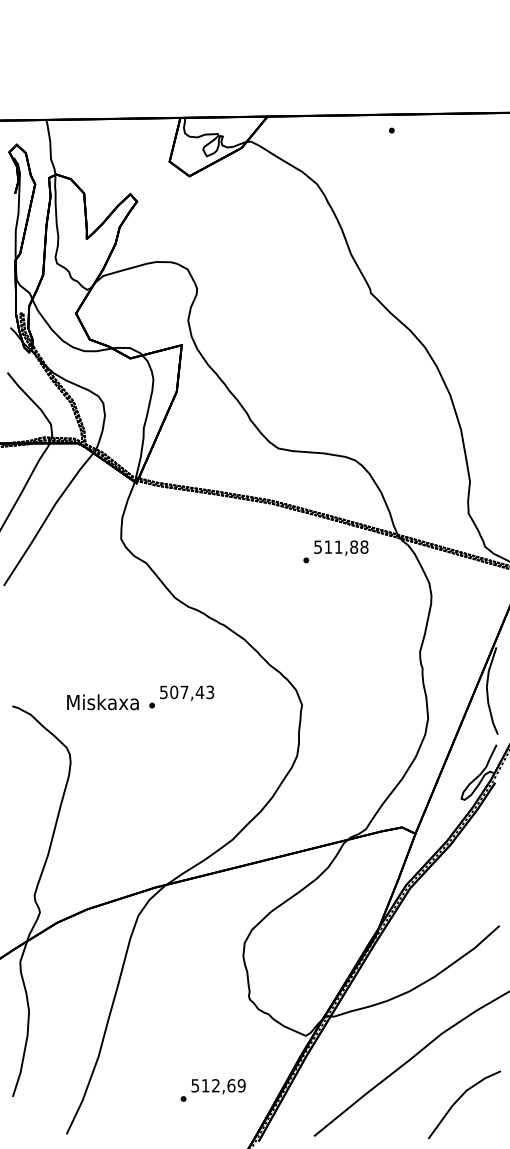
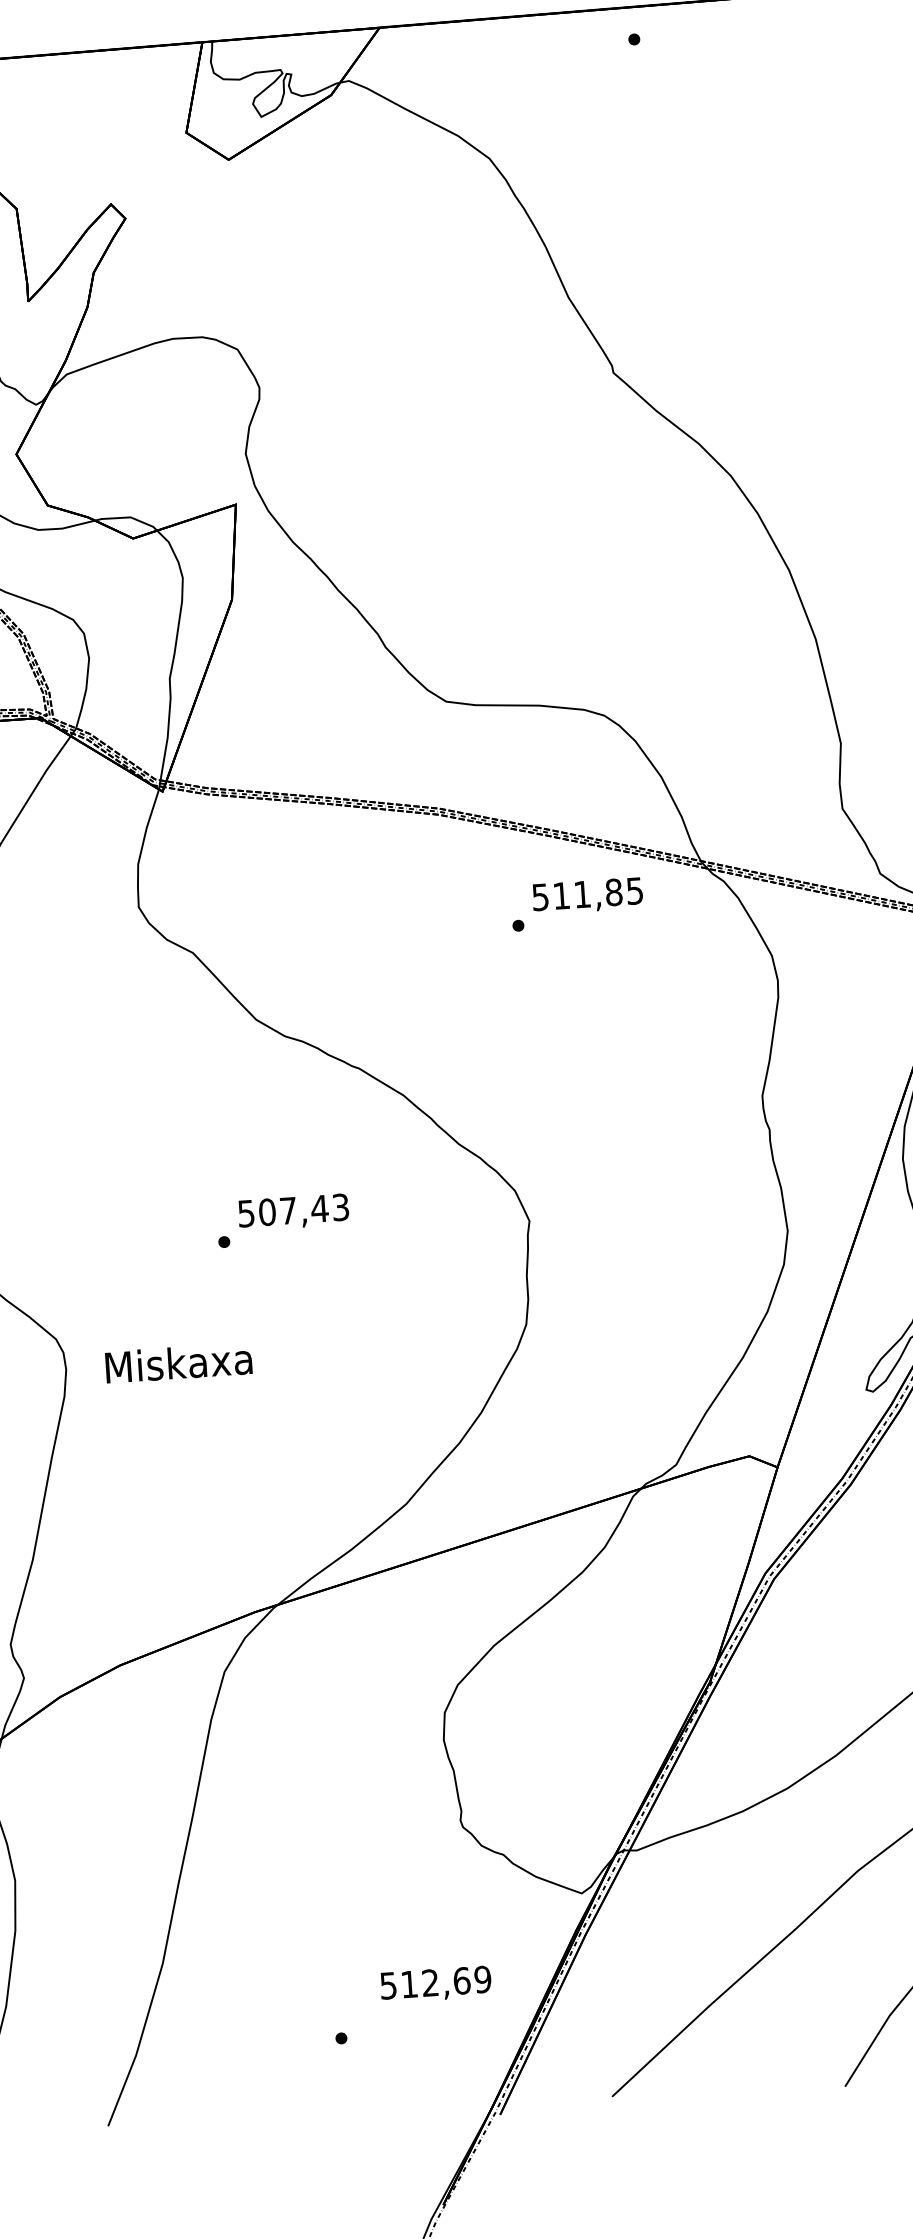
text: (364, 546) -> (634, 889), 511,88 -> 511,85
text: (102, 702) -> (177, 1363), moved
text: (218, 1086) -> (435, 1984), moved

